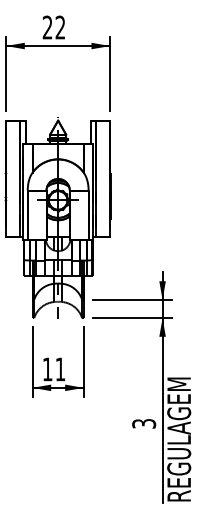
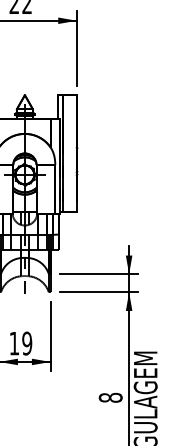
text: (60, 369) -> (27, 343), 11 -> 19
text: (144, 423) -> (111, 397), 3 -> 8

